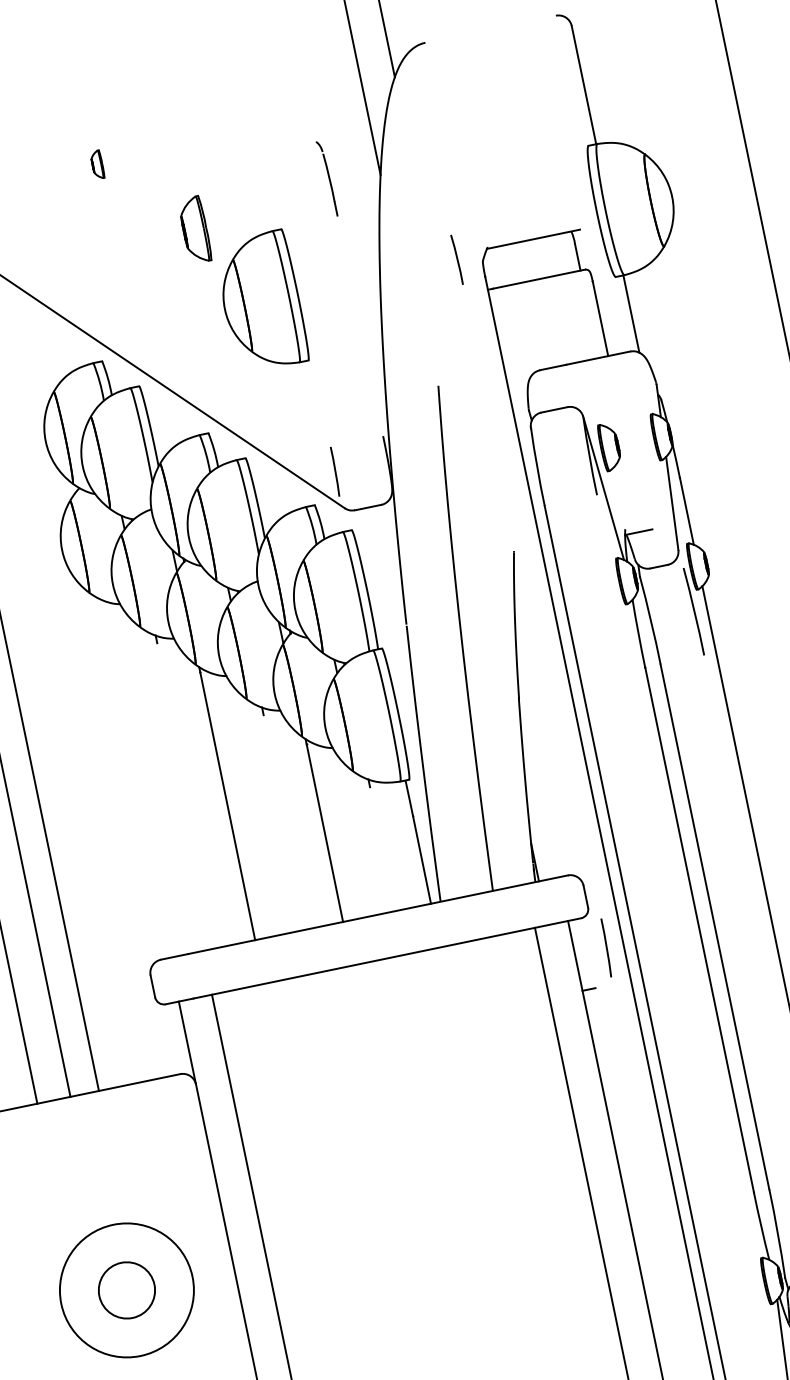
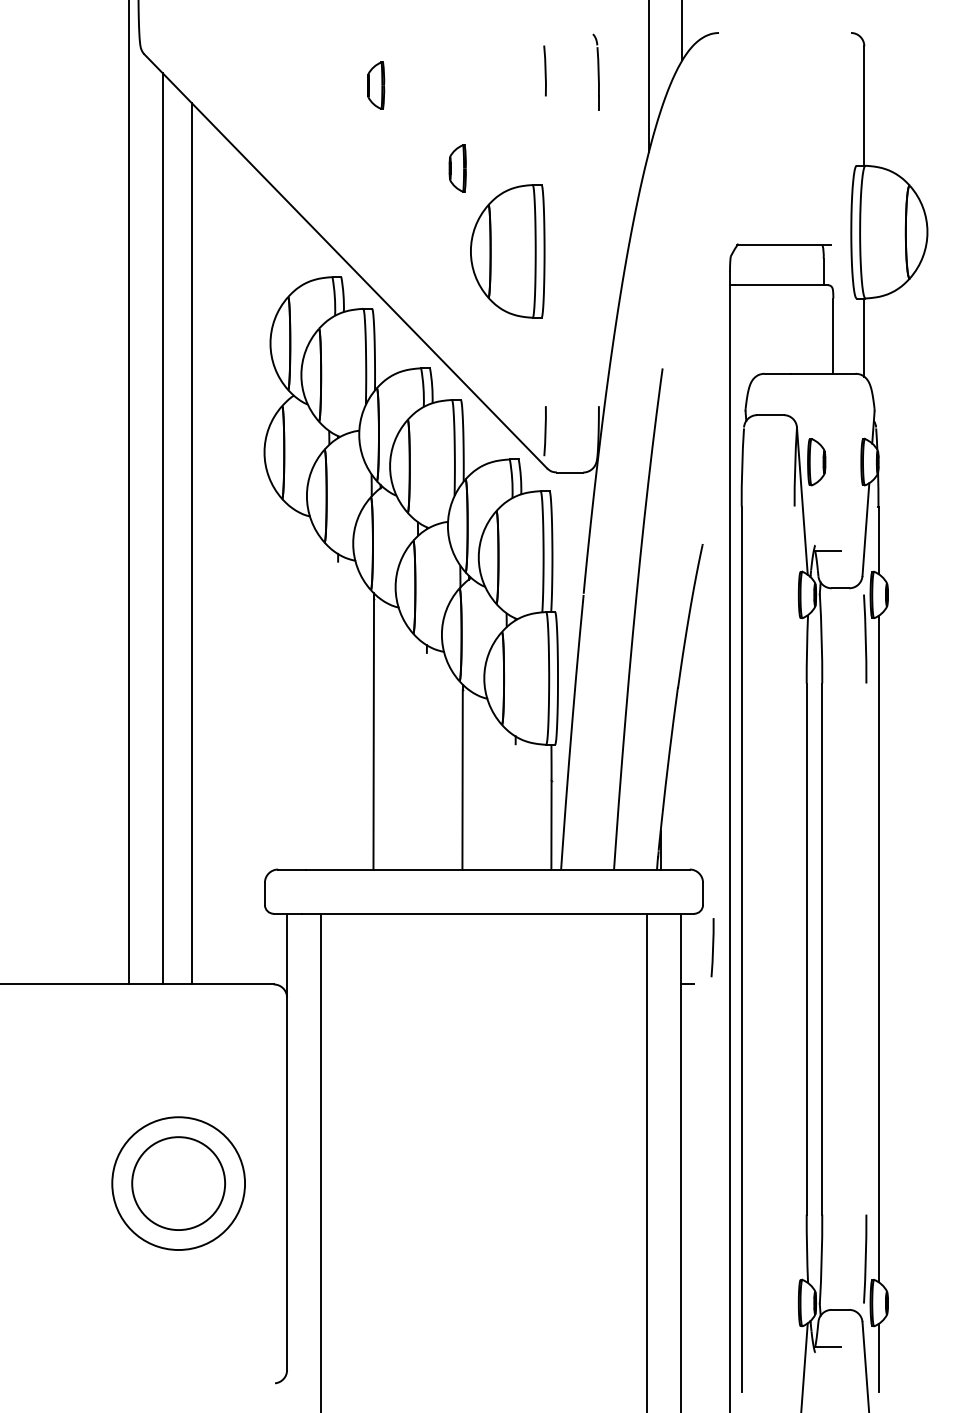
part: (97, 164) -> (376, 85), size x1.67
part: (326, 178) -> (595, 71), moved
part: (194, 230) -> (457, 168), size x0.71
line: (456, 259) -> (544, 70), moved
circle: (126, 1290) -> (178, 1183), size x1.67

